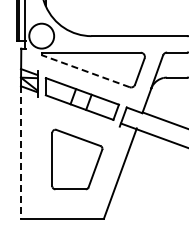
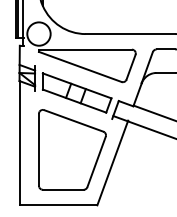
line: (85, 71) -> (80, 67), dashed -> solid
line: (20, 152) -> (19, 143), dashed -> solid
part: (77, 159) -> (72, 149), size x1.43

